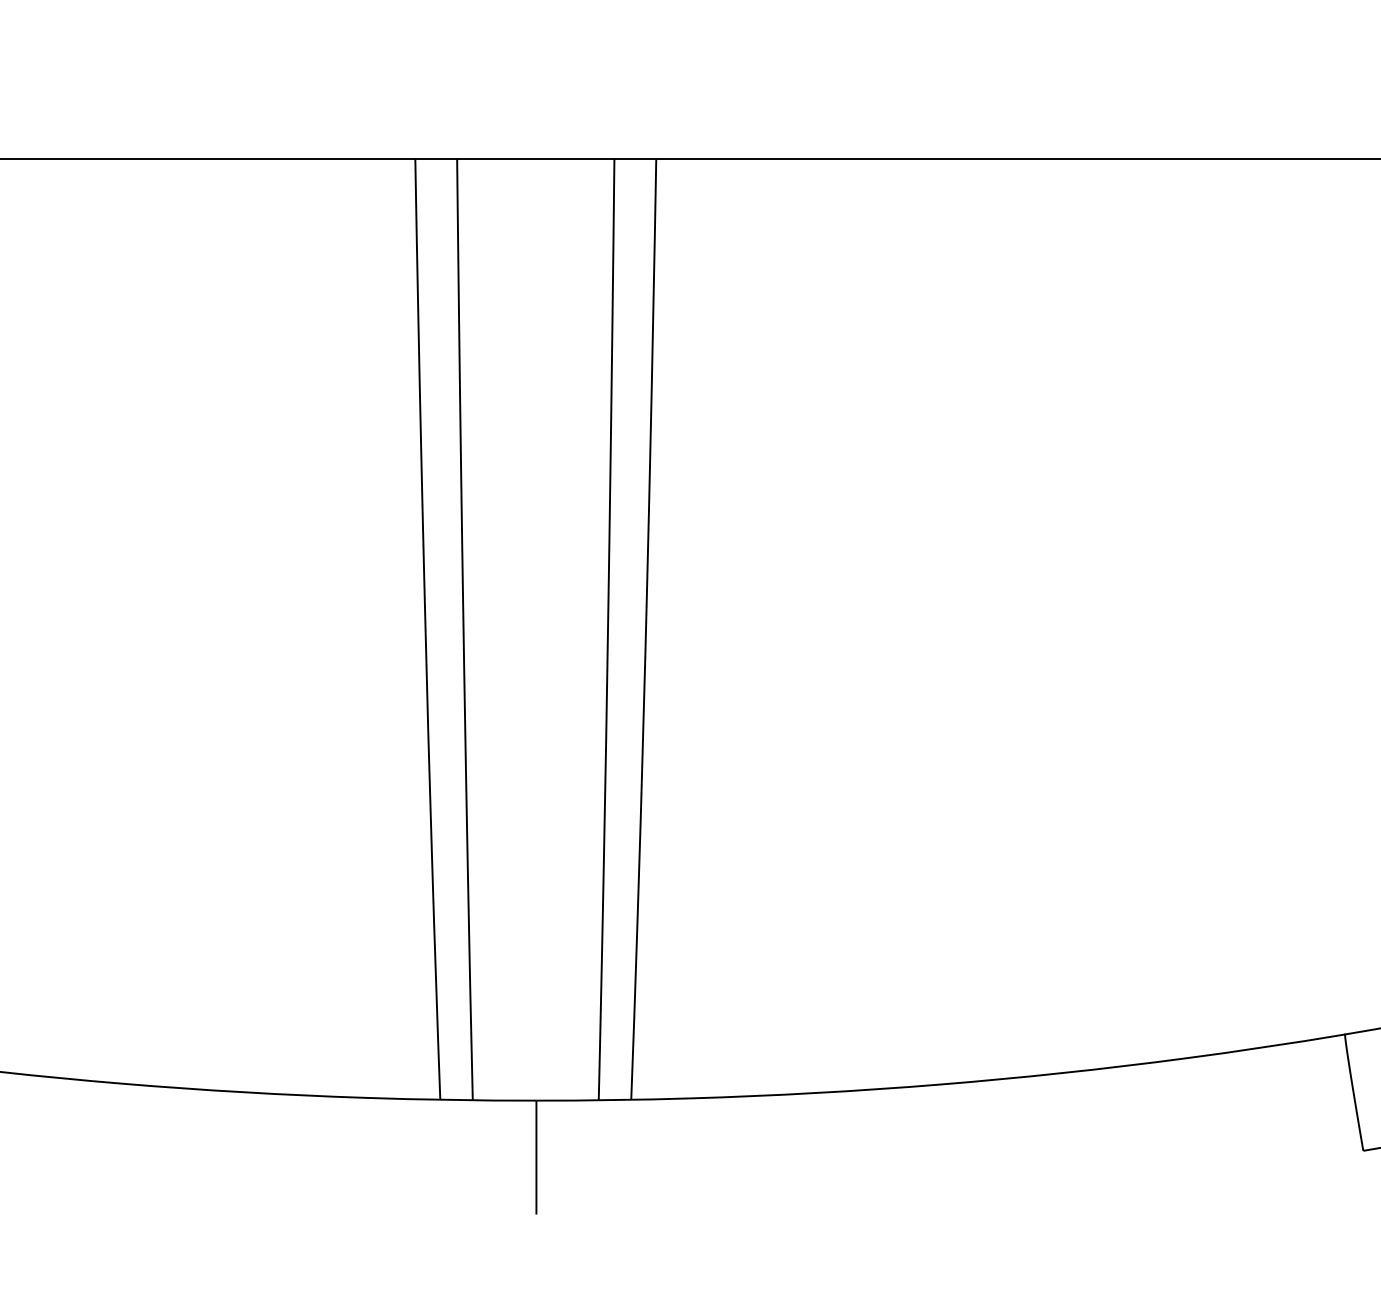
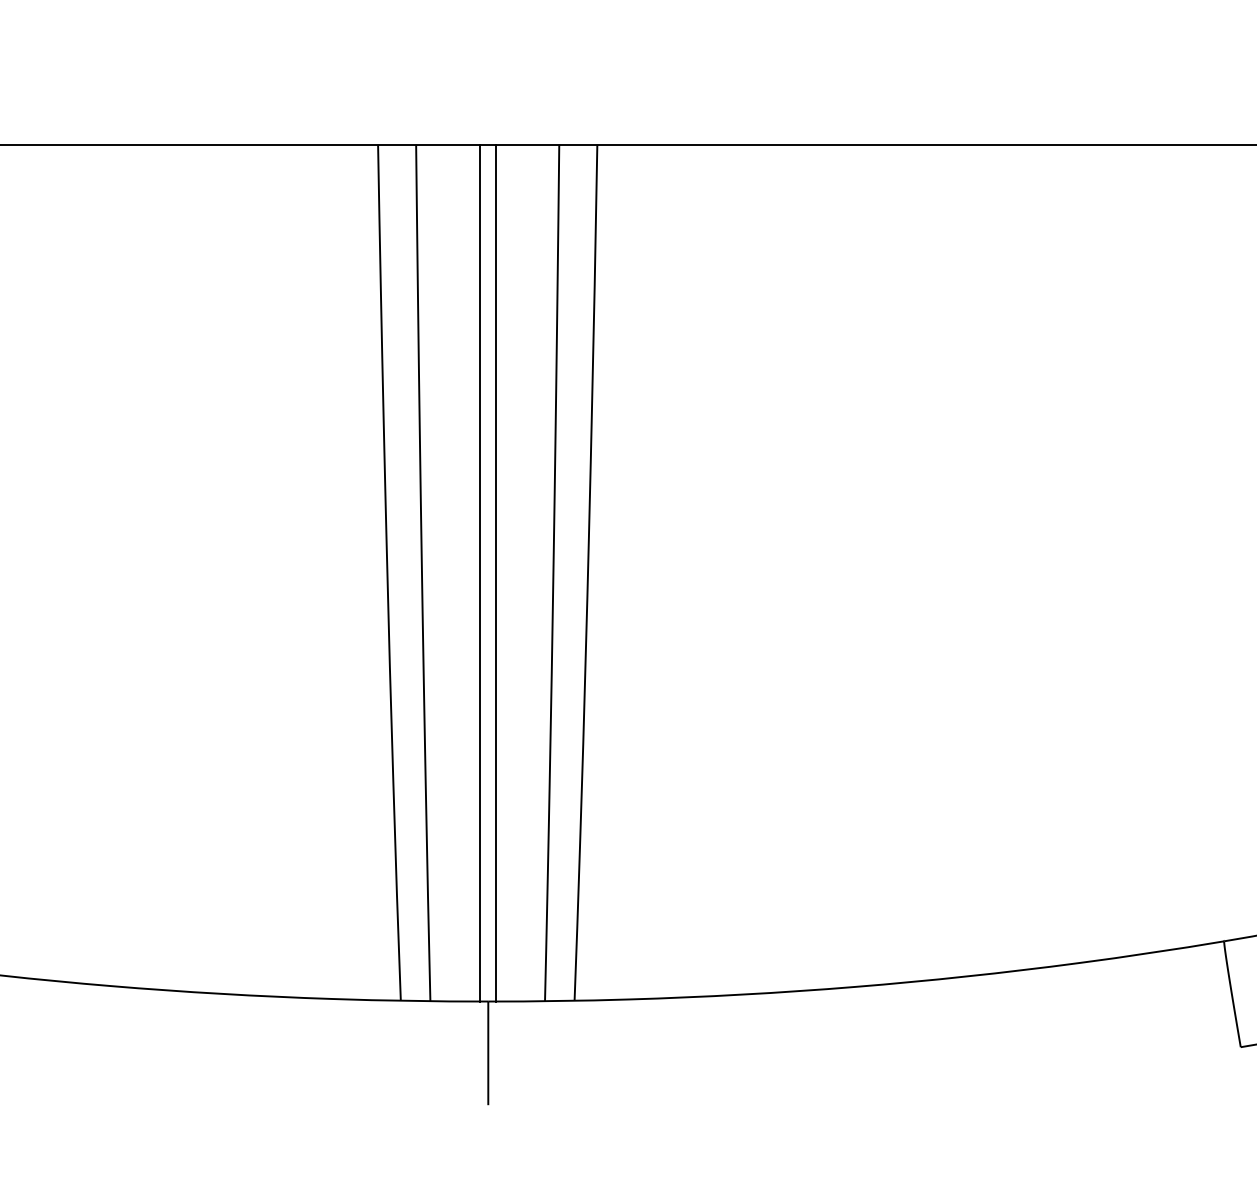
line: (526, 629) -> (479, 572), added
line: (544, 629) -> (495, 572), added

